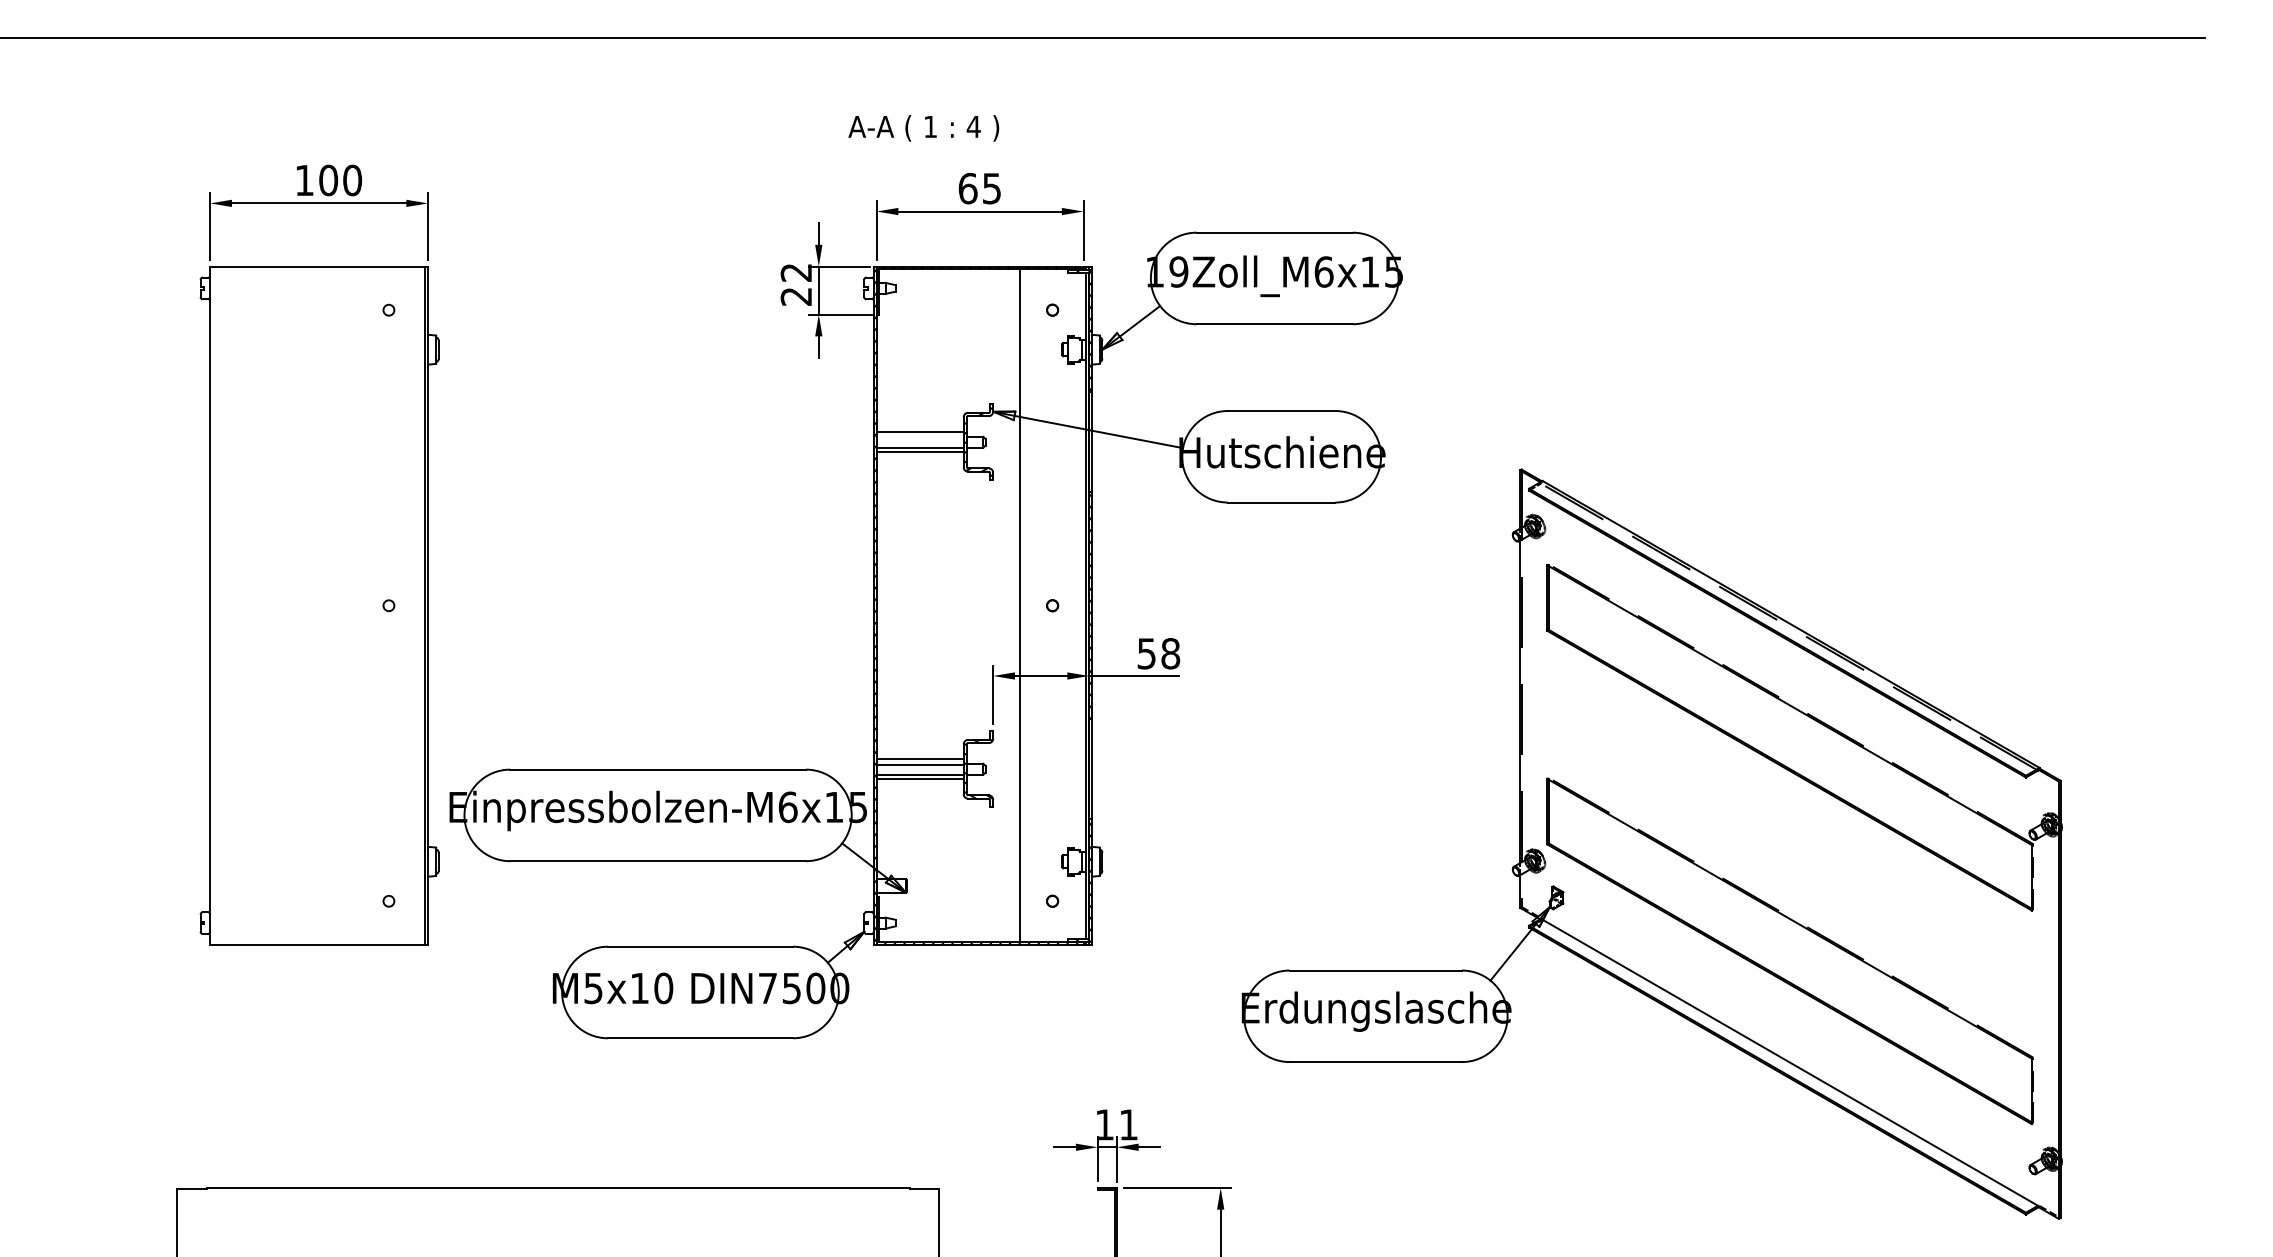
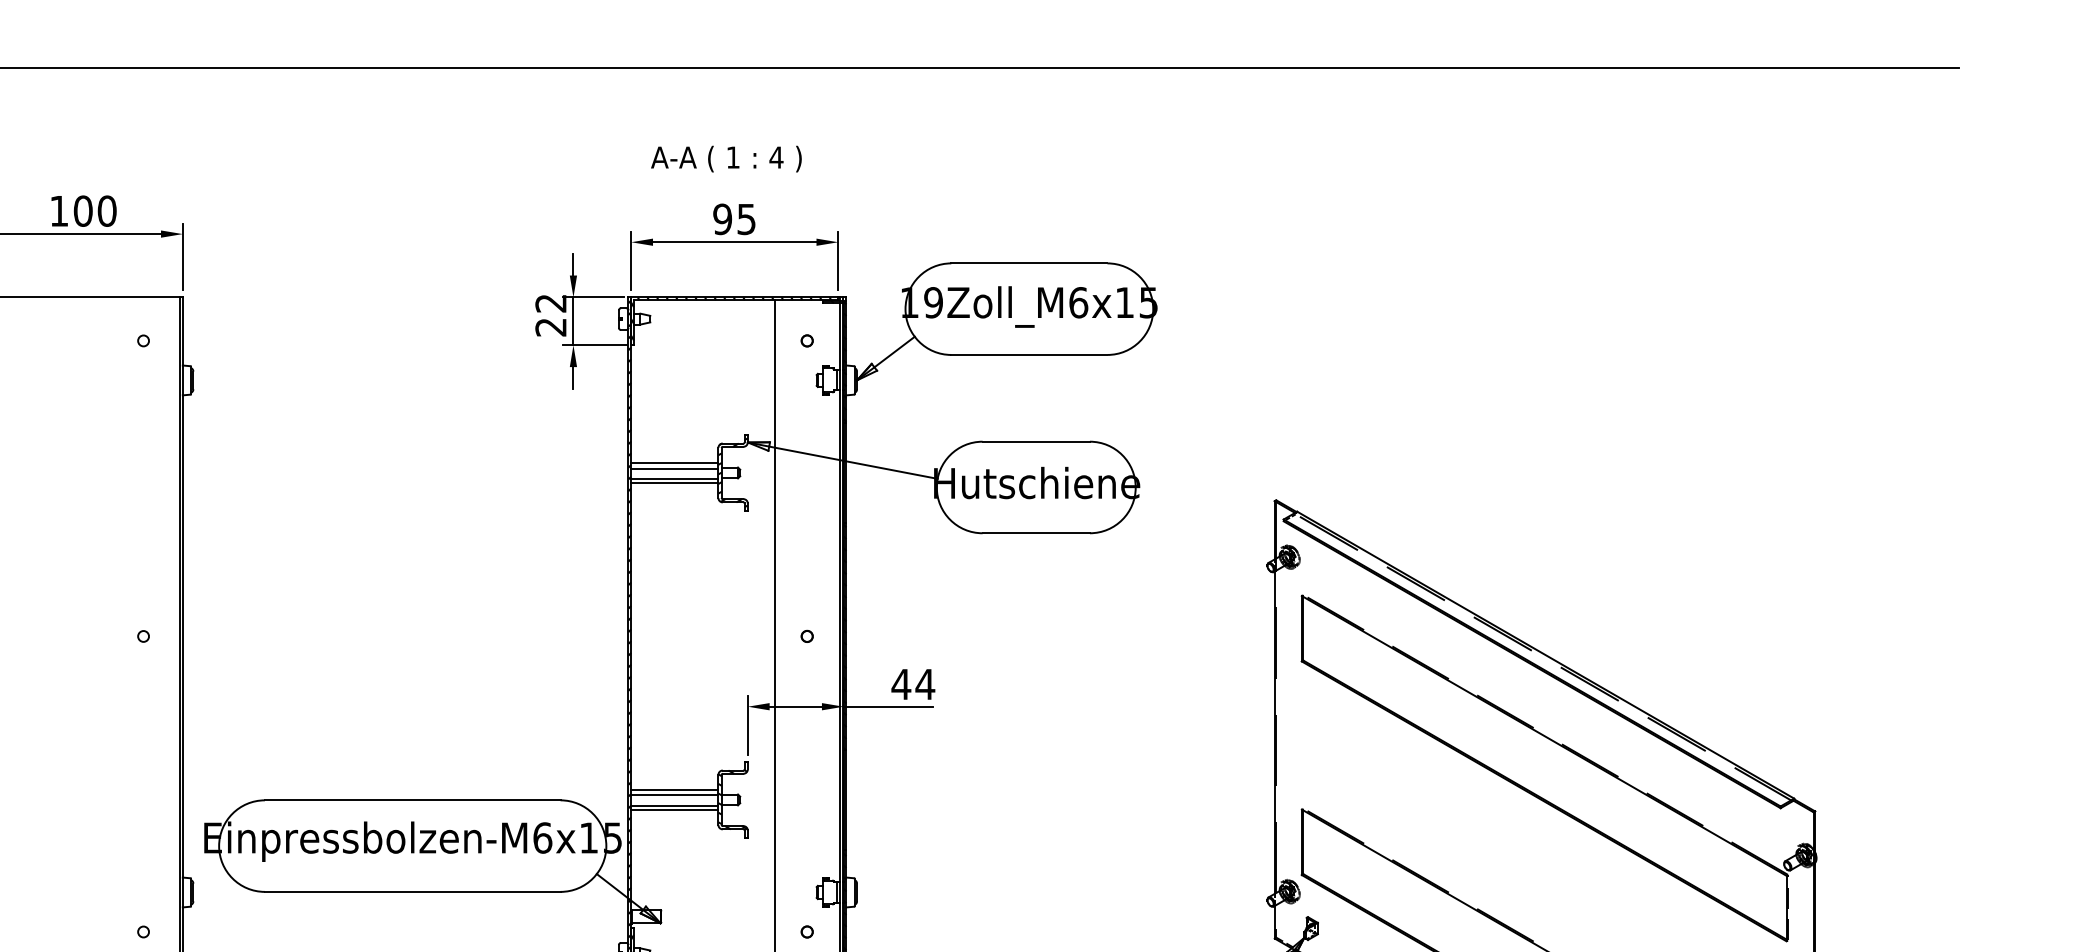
text: (923, 128) -> (726, 159), moved
text: (967, 188) -> (722, 219), 65 -> 95
line: (919, 437) -> (674, 468), added
text: (1158, 653) -> (913, 684), 58 -> 44

